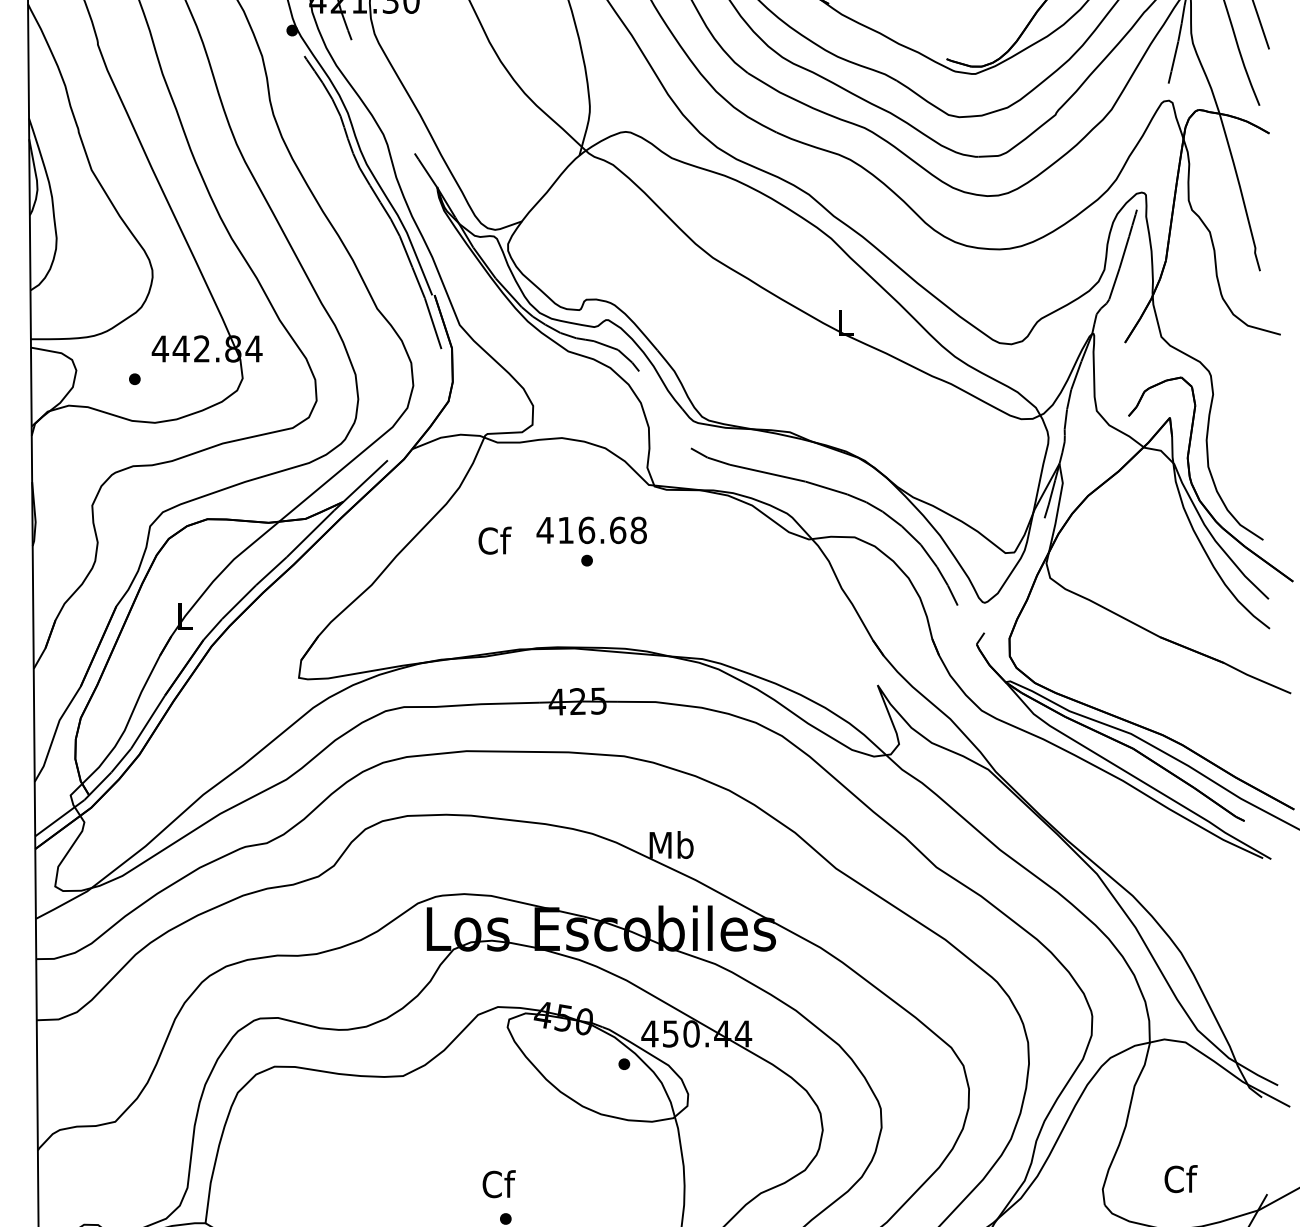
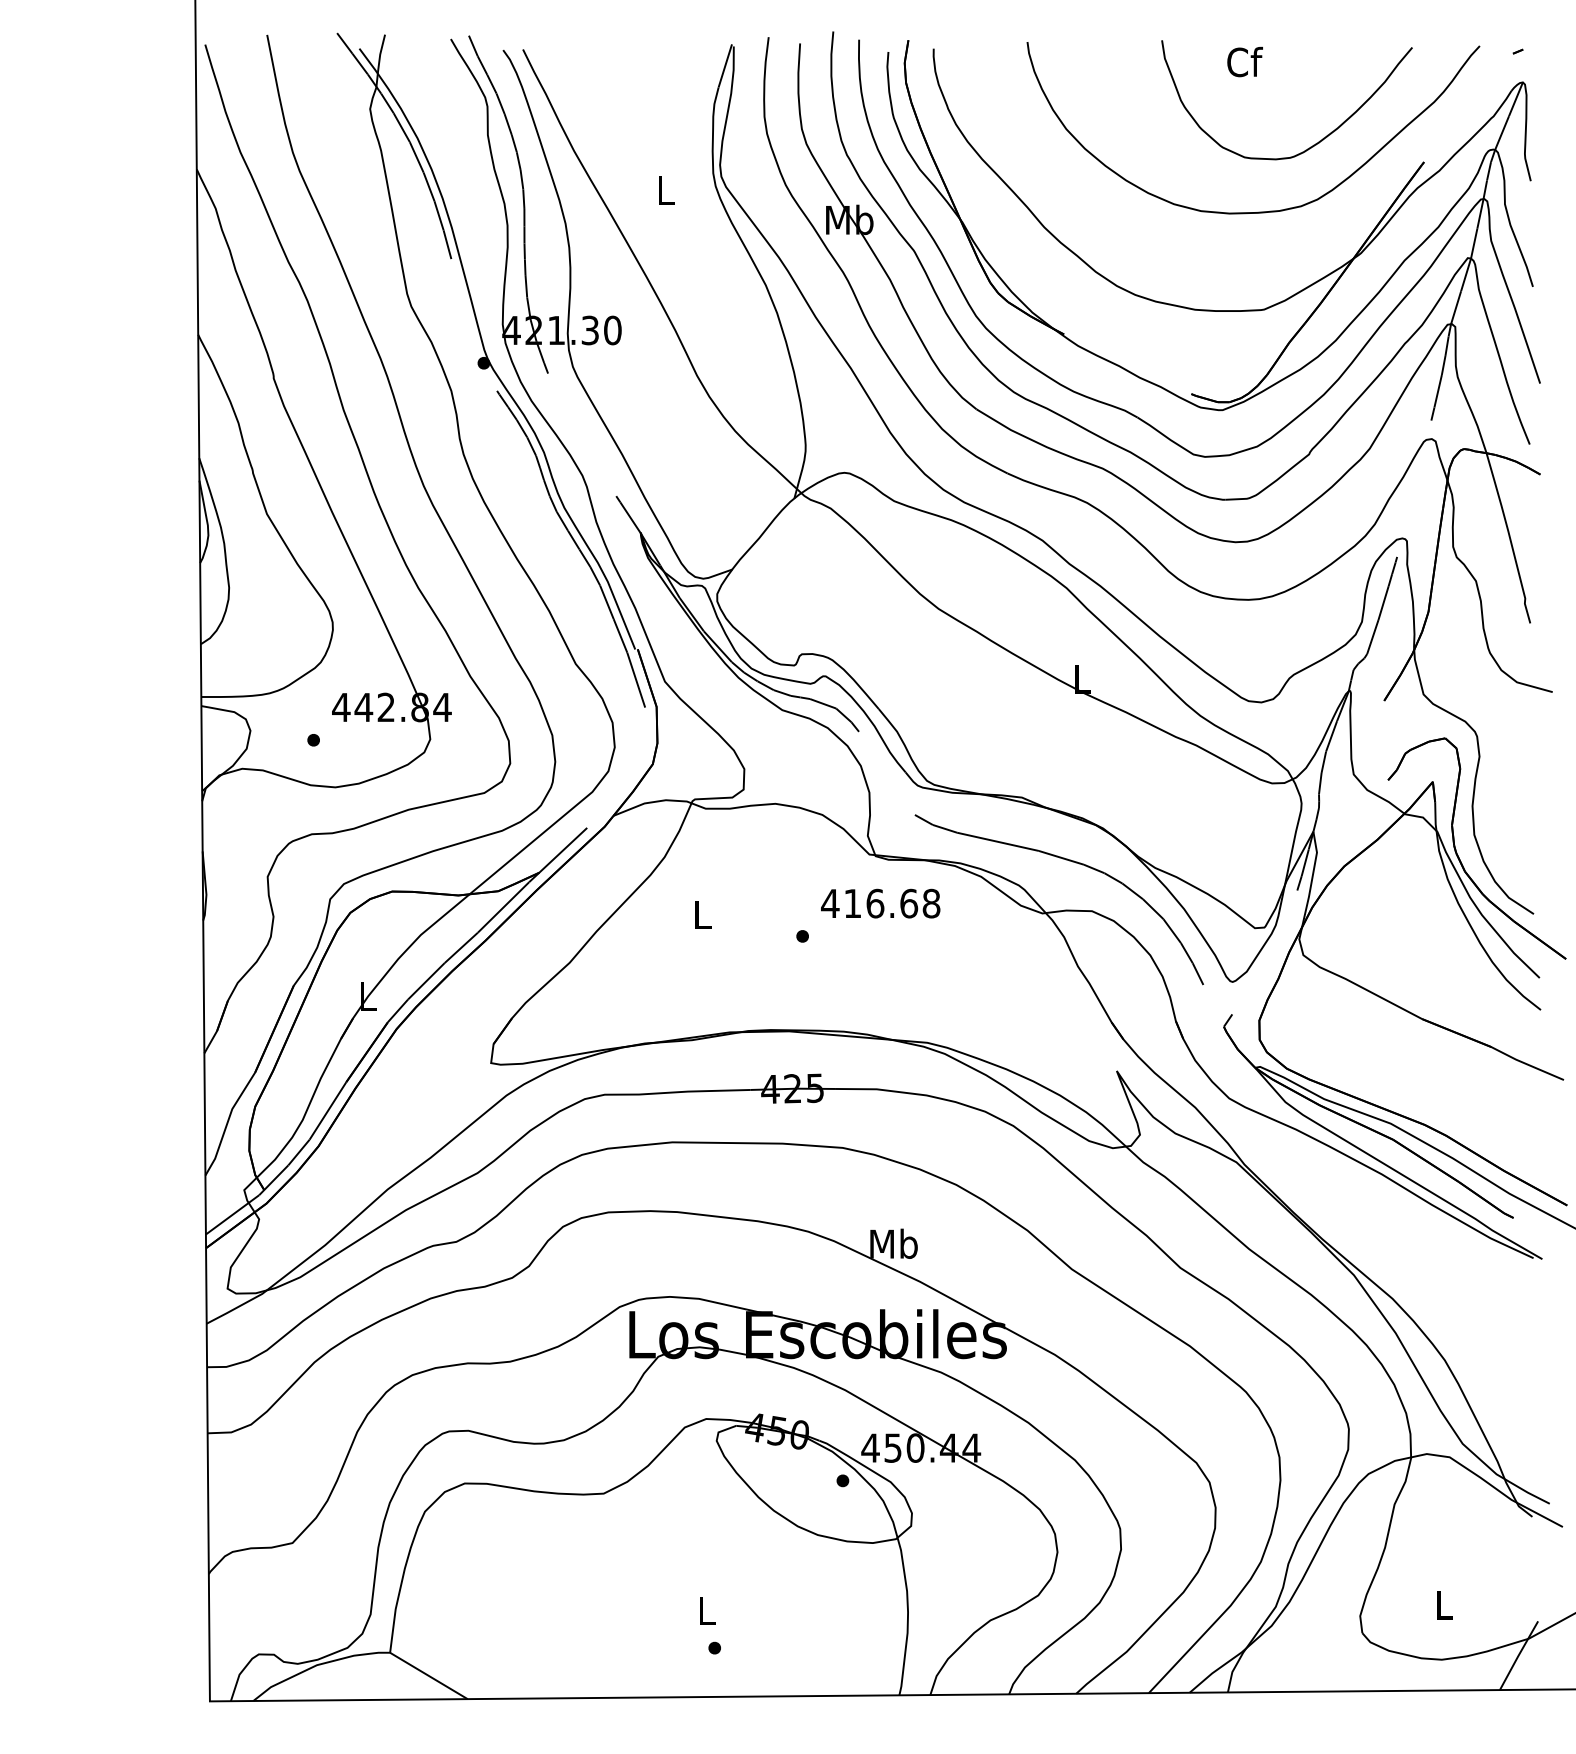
text: (591, 530) -> (880, 903), moved
text: (495, 540) -> (703, 914), Cf -> L
text: (1180, 1178) -> (1444, 1604), Cf -> L
text: (499, 1184) -> (707, 1610), Cf -> L

